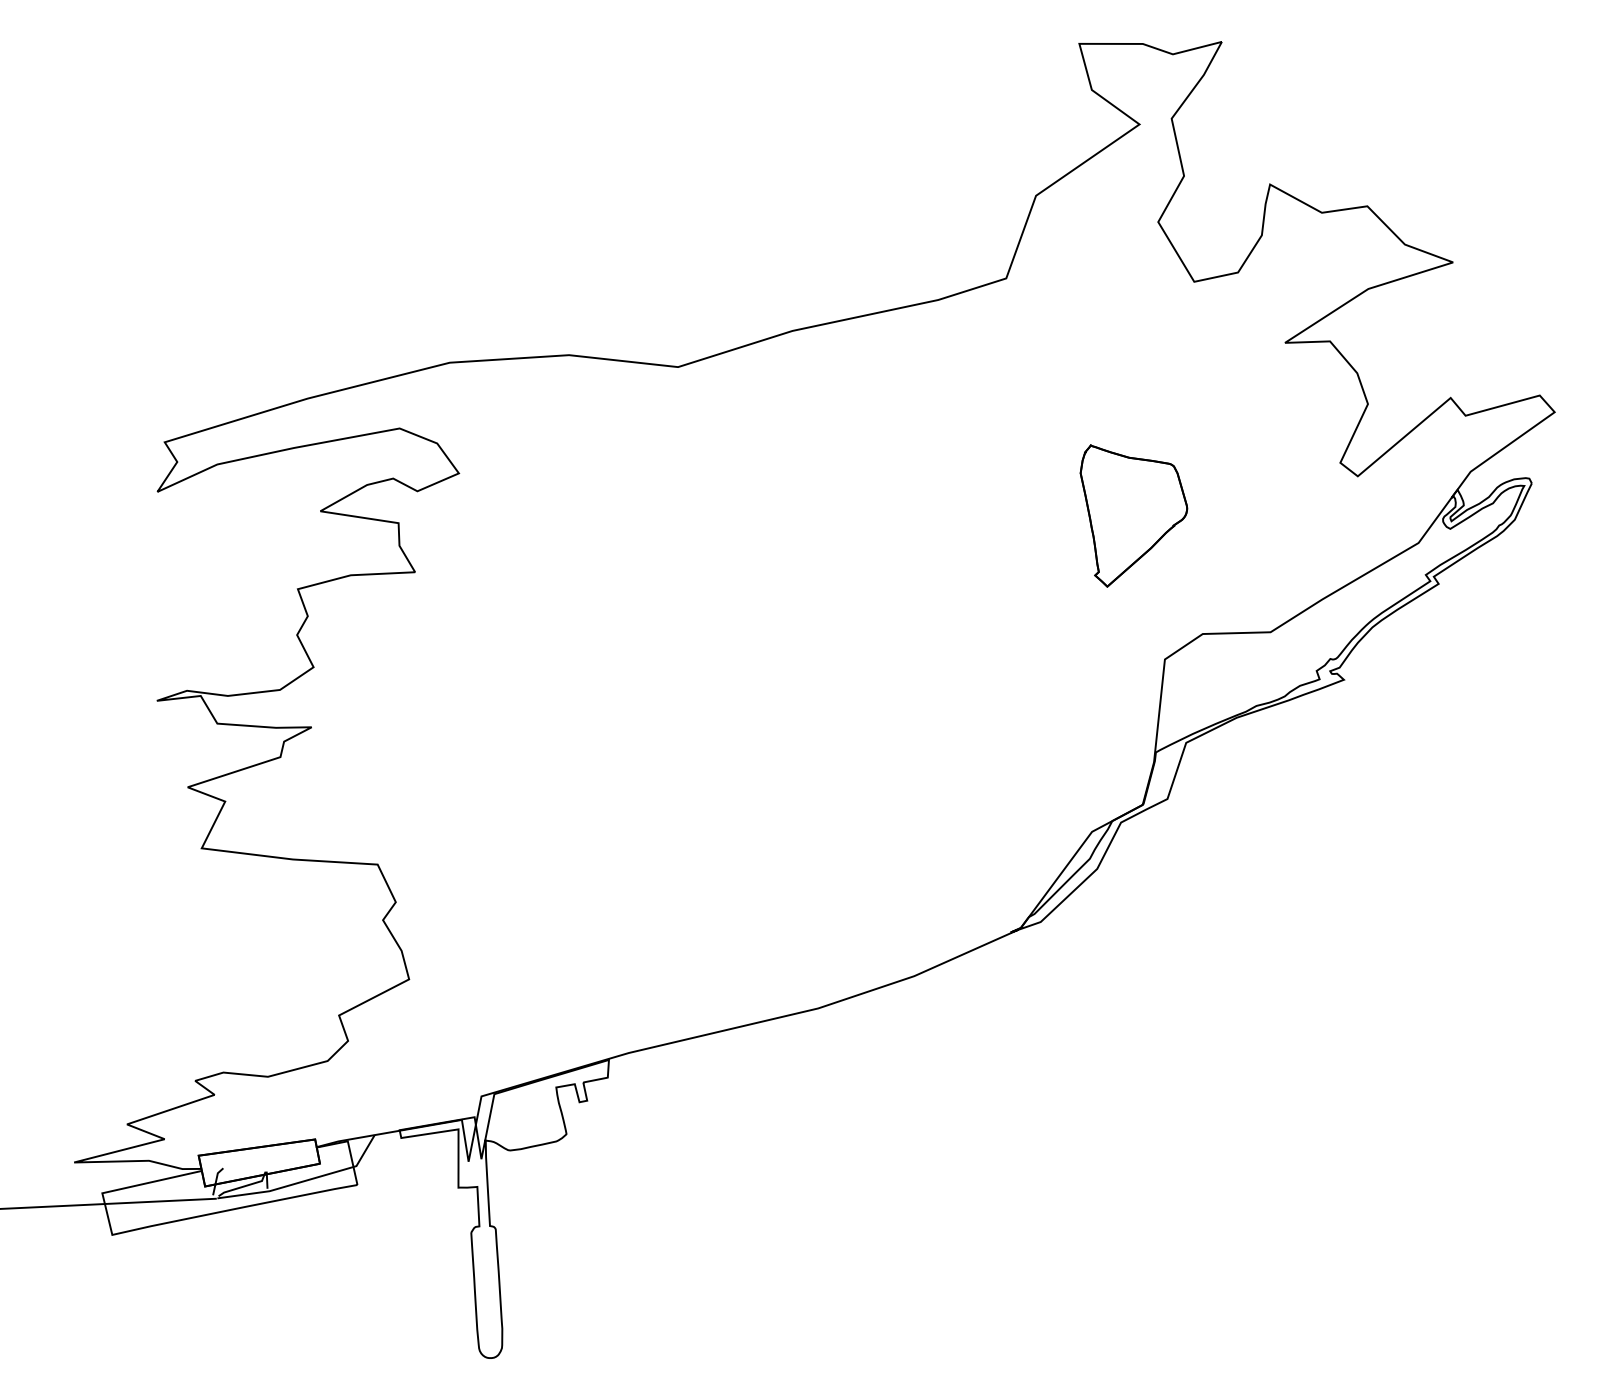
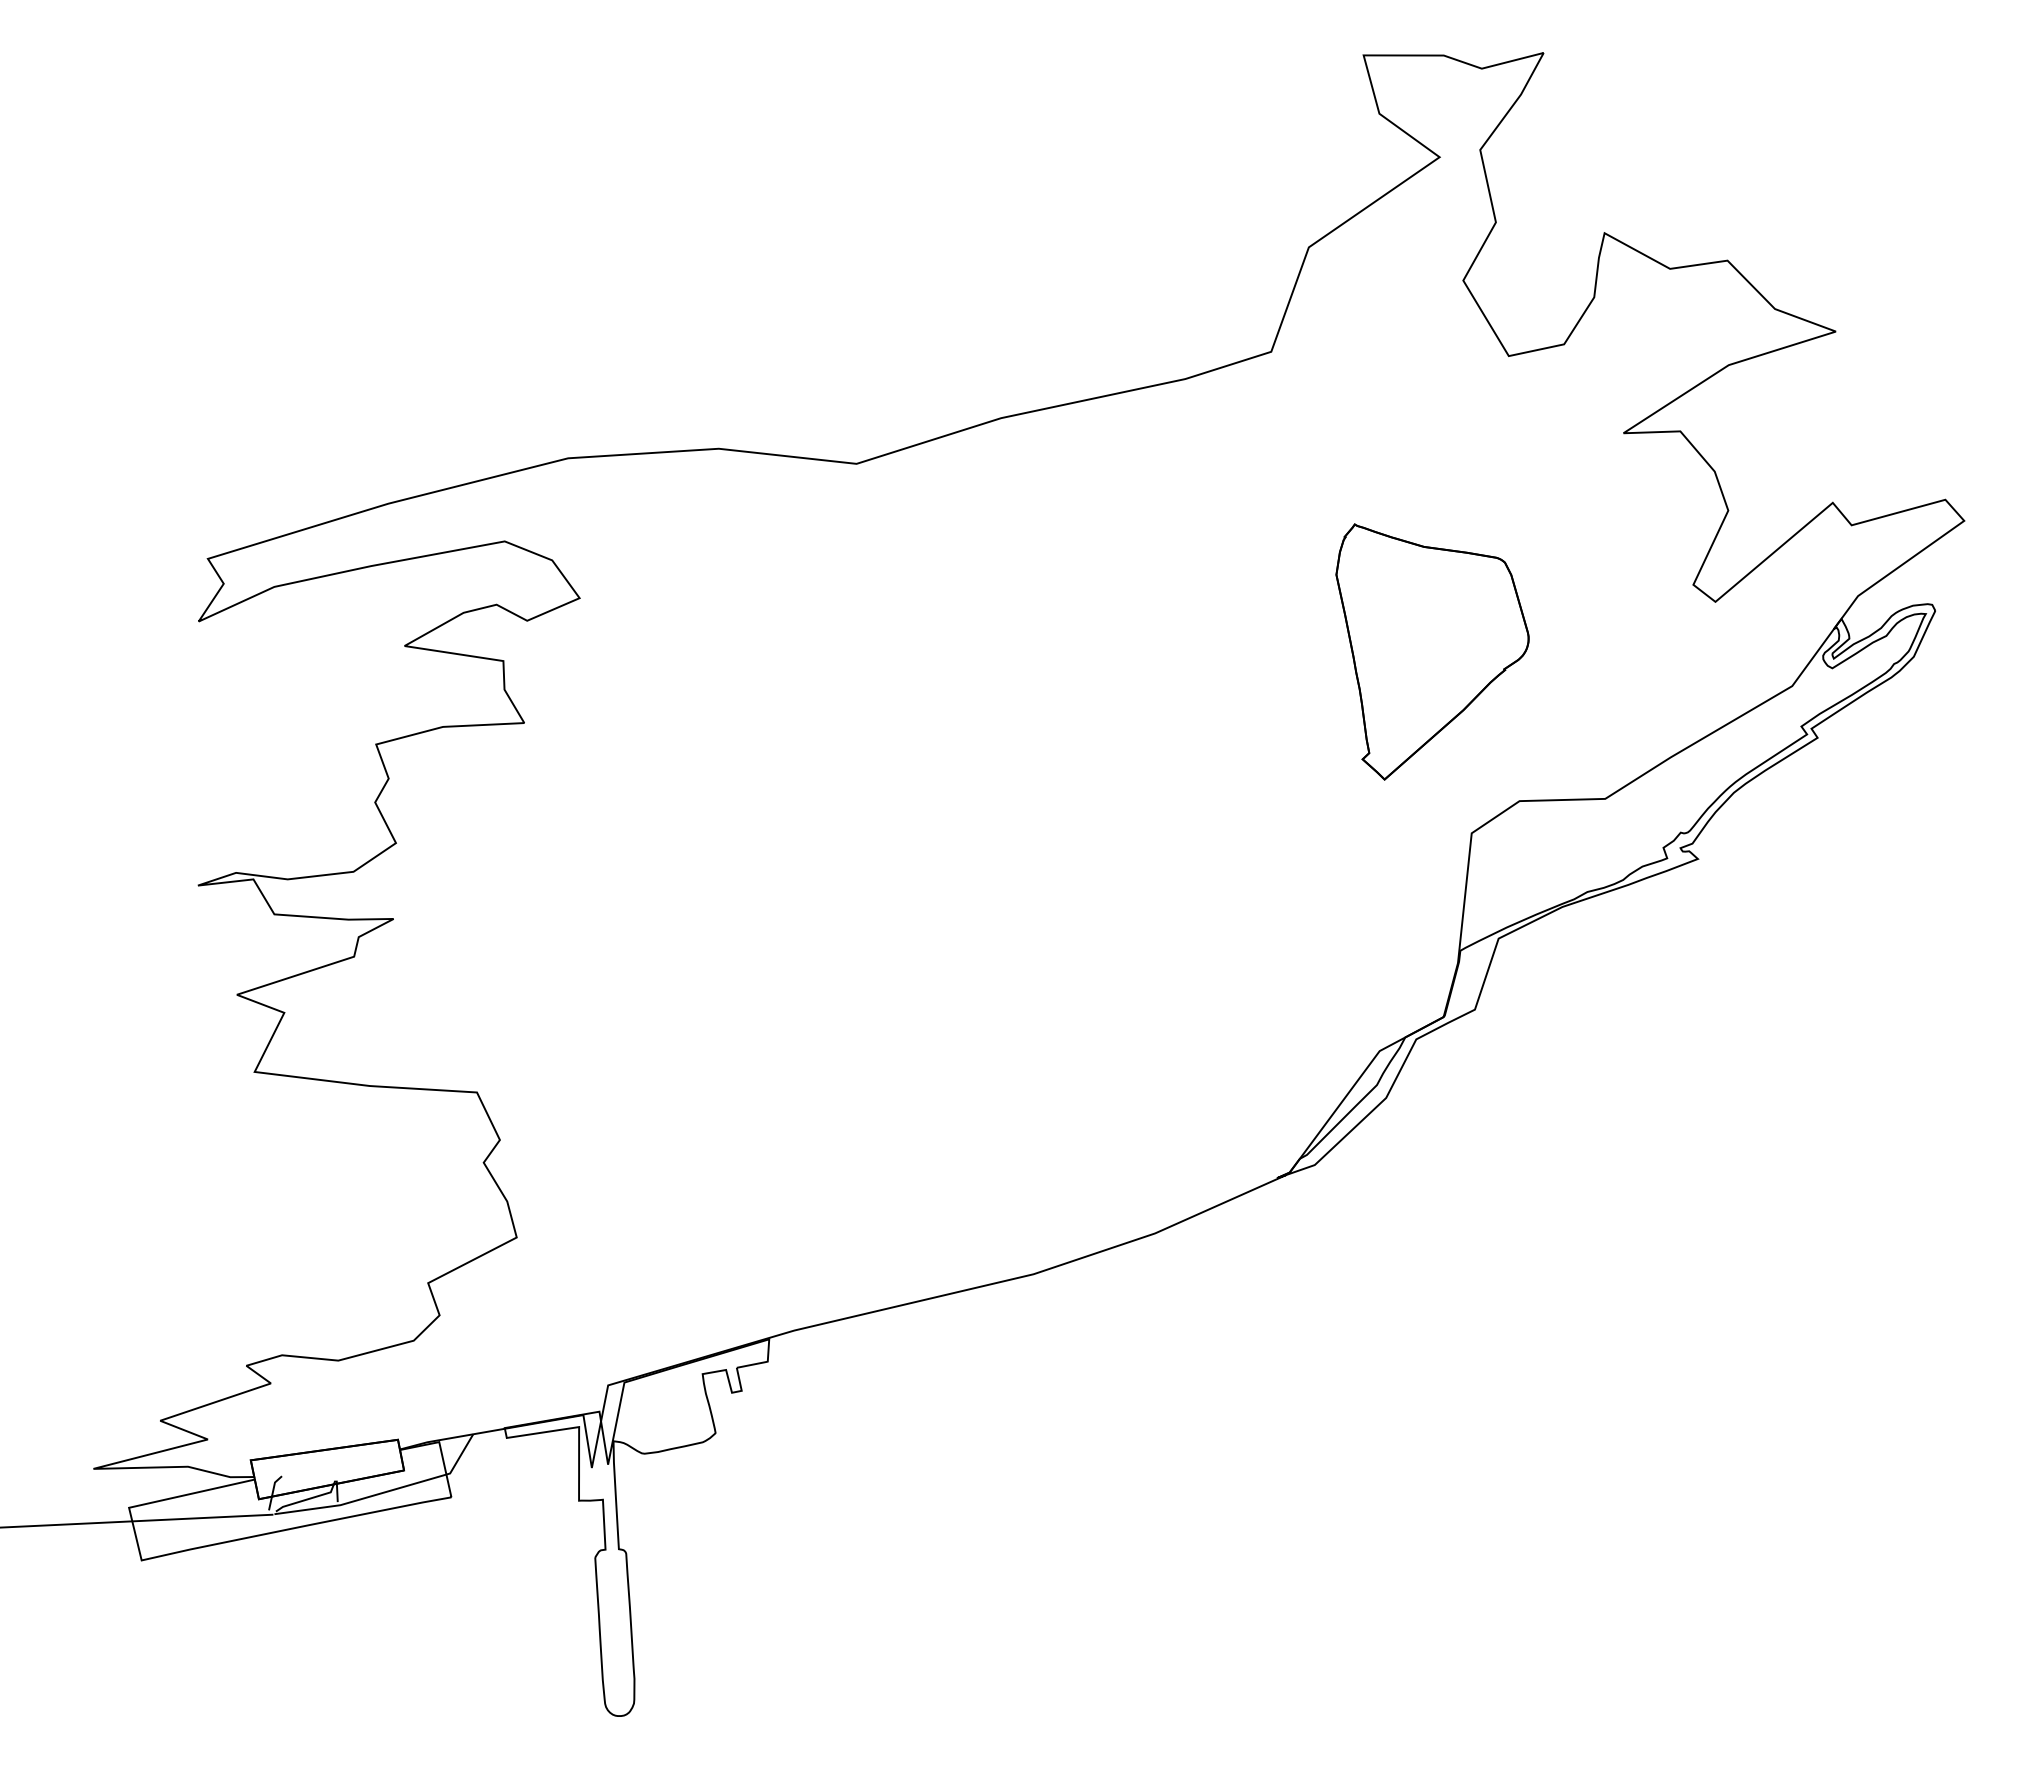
part: (1133, 515) -> (1432, 651), size x1.43

